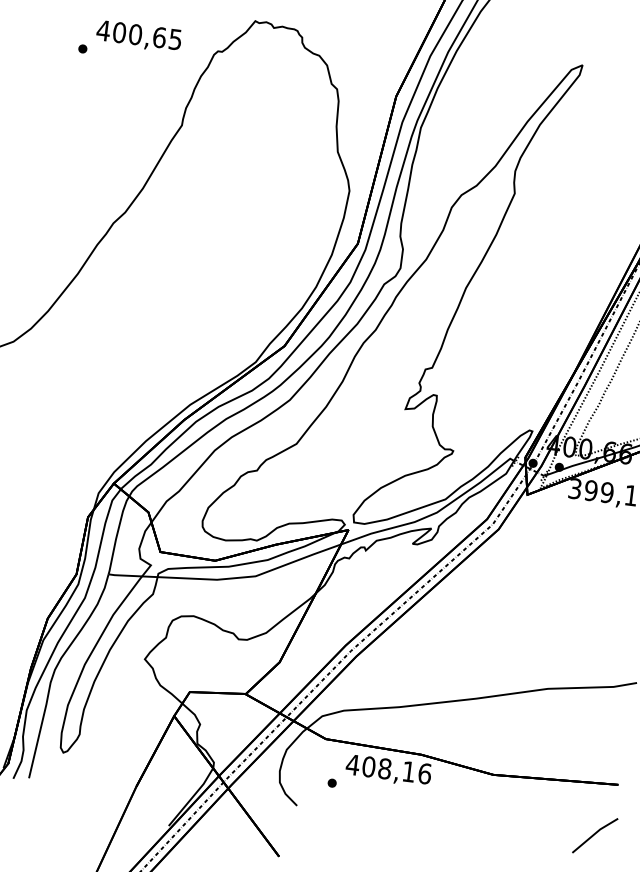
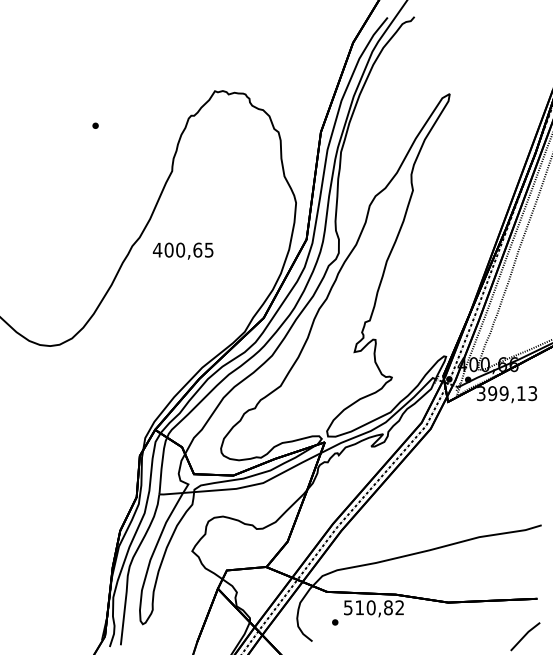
text: (138, 35) -> (182, 250), moved
text: (388, 768) -> (373, 607), 408,16 -> 510,82

